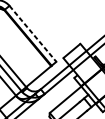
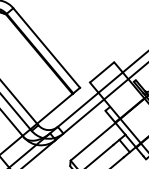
line: (32, 34) -> (46, 48), dashed -> solid

